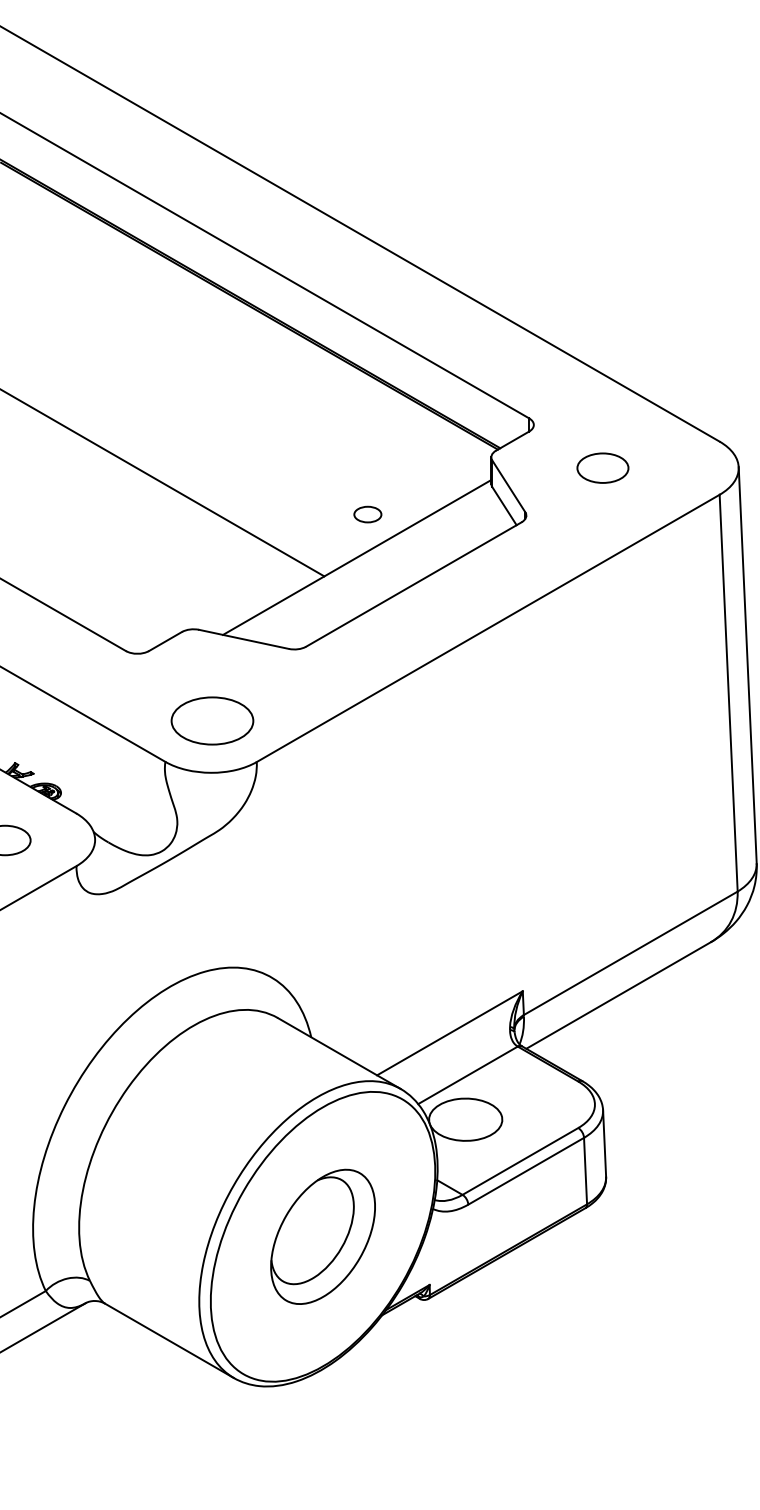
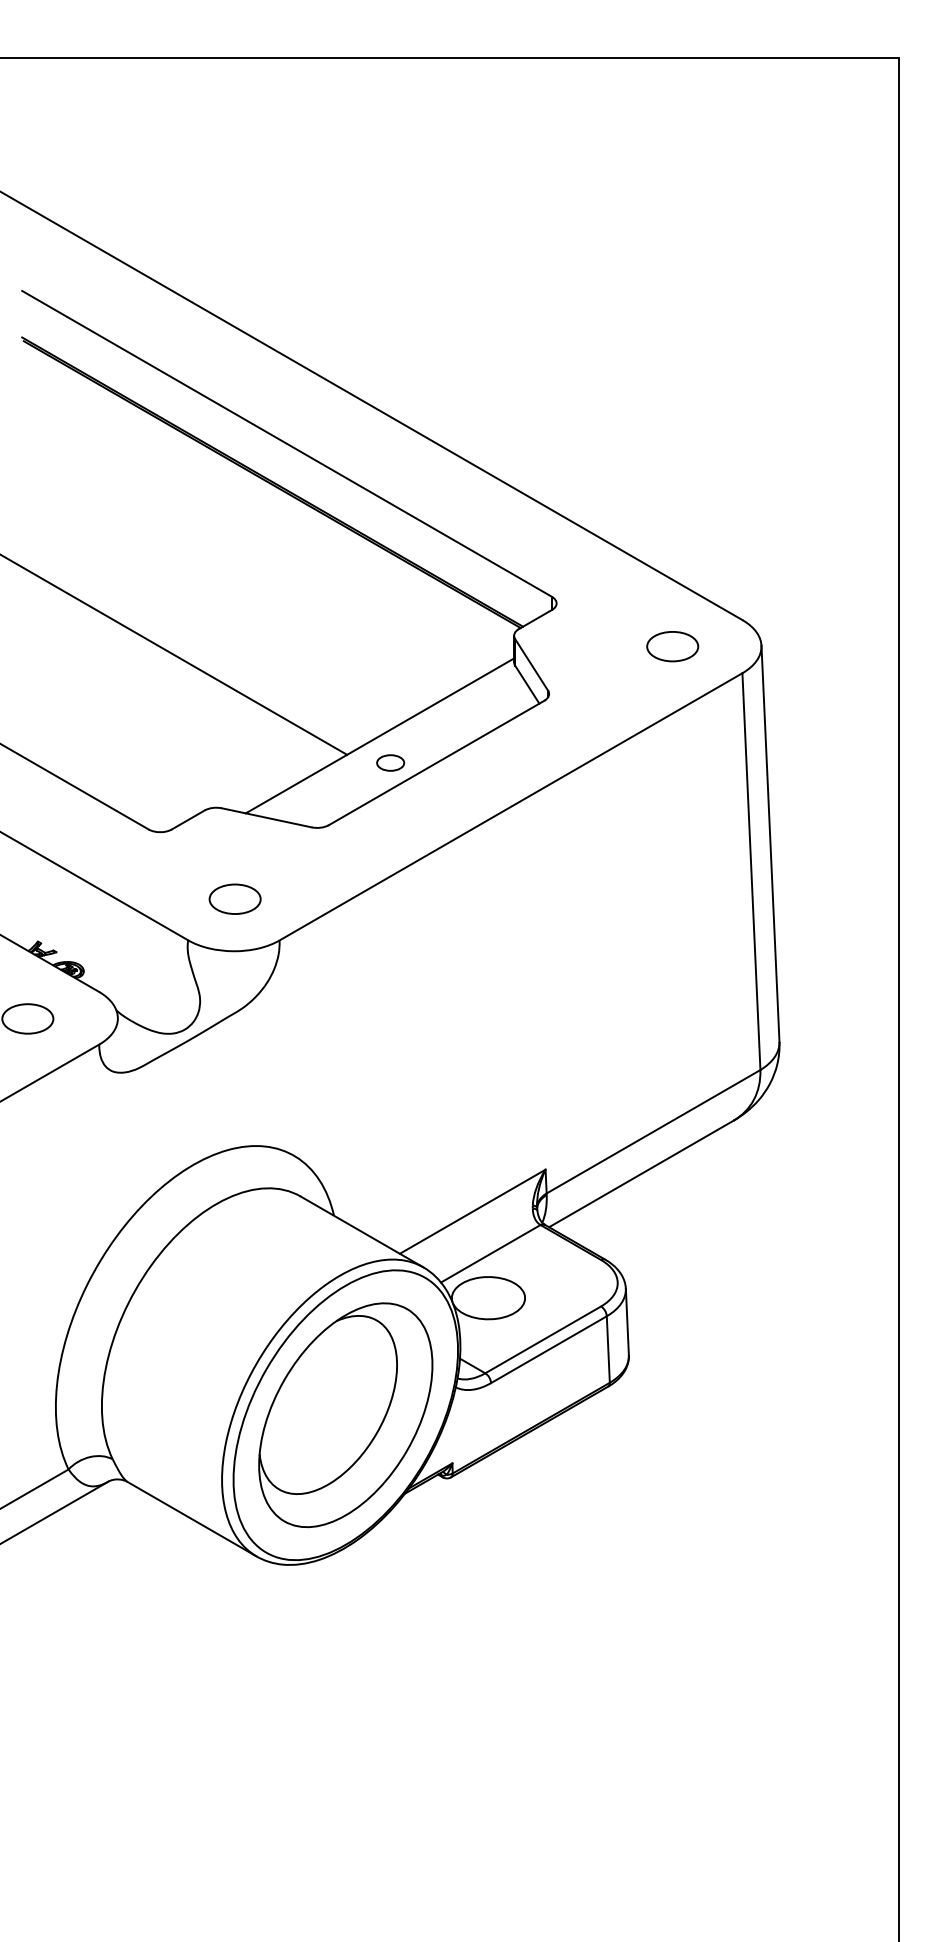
part: (602, 468) -> (672, 646), moved
part: (367, 514) -> (390, 762), moved
part: (211, 720) -> (234, 898), size x0.62
part: (322, 1237) -> (345, 1415), size x1.67

